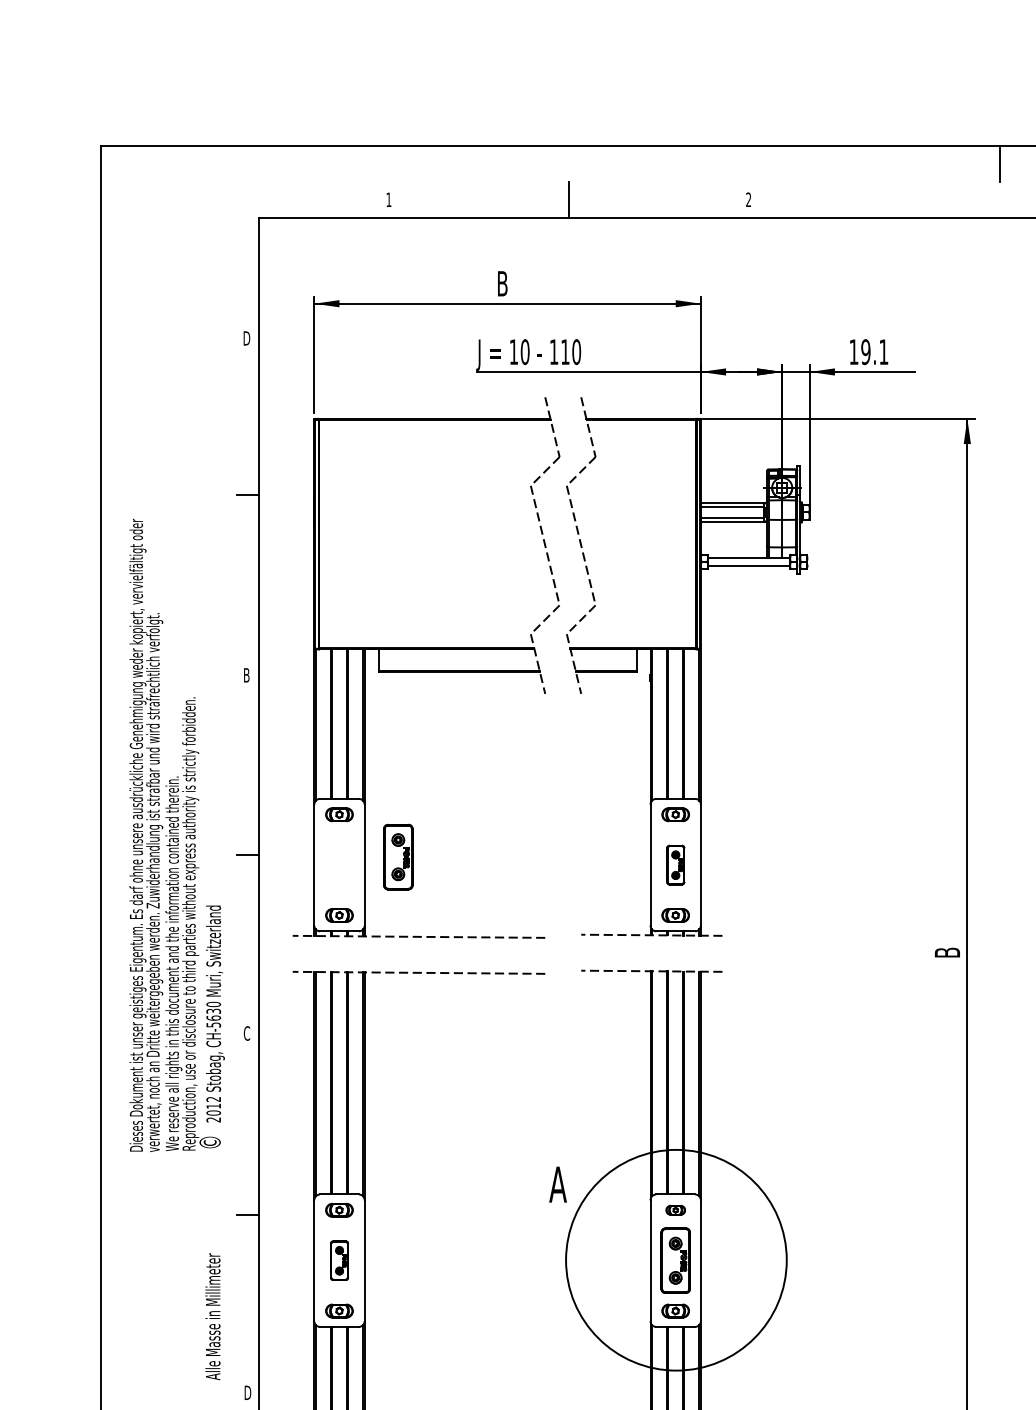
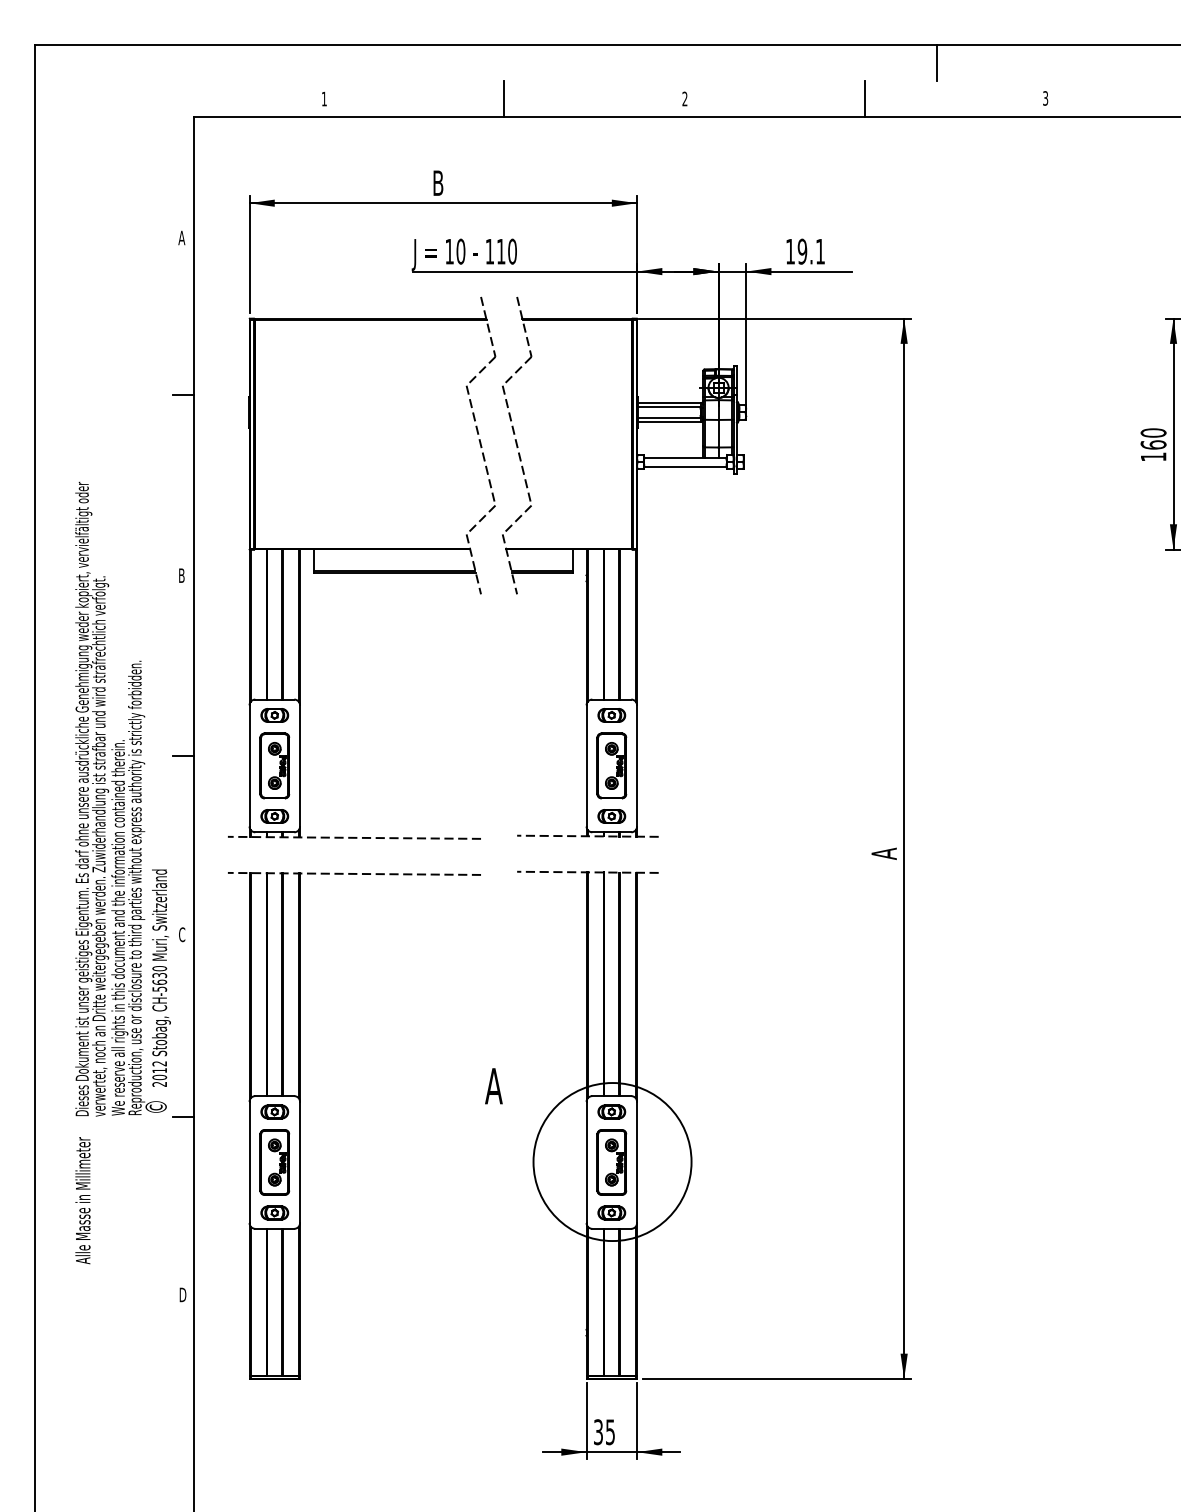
line: (928, 200) -> (865, 99), added
text: (246, 337) -> (181, 237), D -> A
text: (176, 834) -> (122, 798), moved
part: (398, 856) -> (274, 765), moved
part: (675, 864) -> (611, 765), size x1.67
text: (946, 952) -> (883, 853), B -> A
part: (675, 1209) -> (611, 1111), size x1.43
part: (339, 1260) -> (274, 1162), size x1.67
circle: (676, 1260) -> (612, 1162), size x0.71
text: (212, 1316) -> (82, 1200), moved

